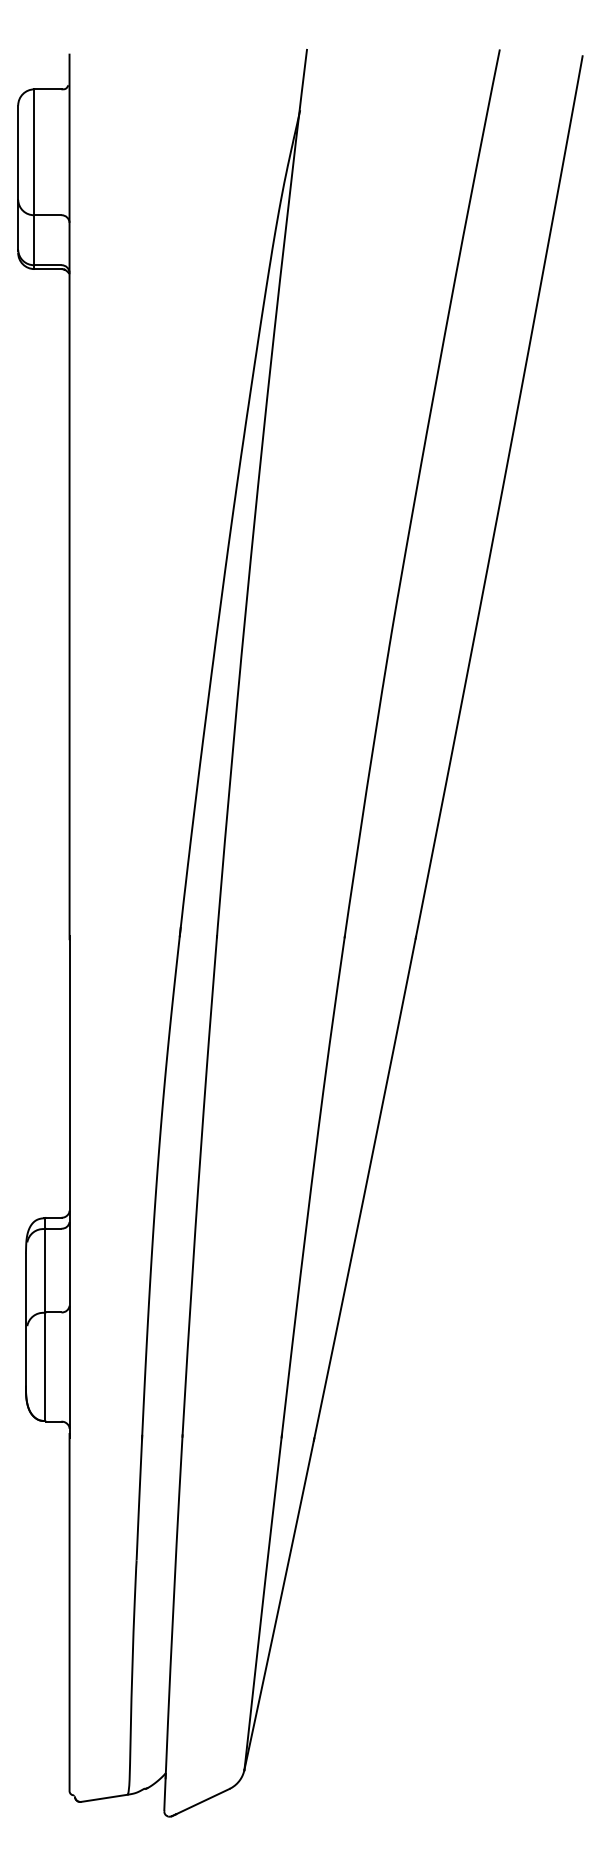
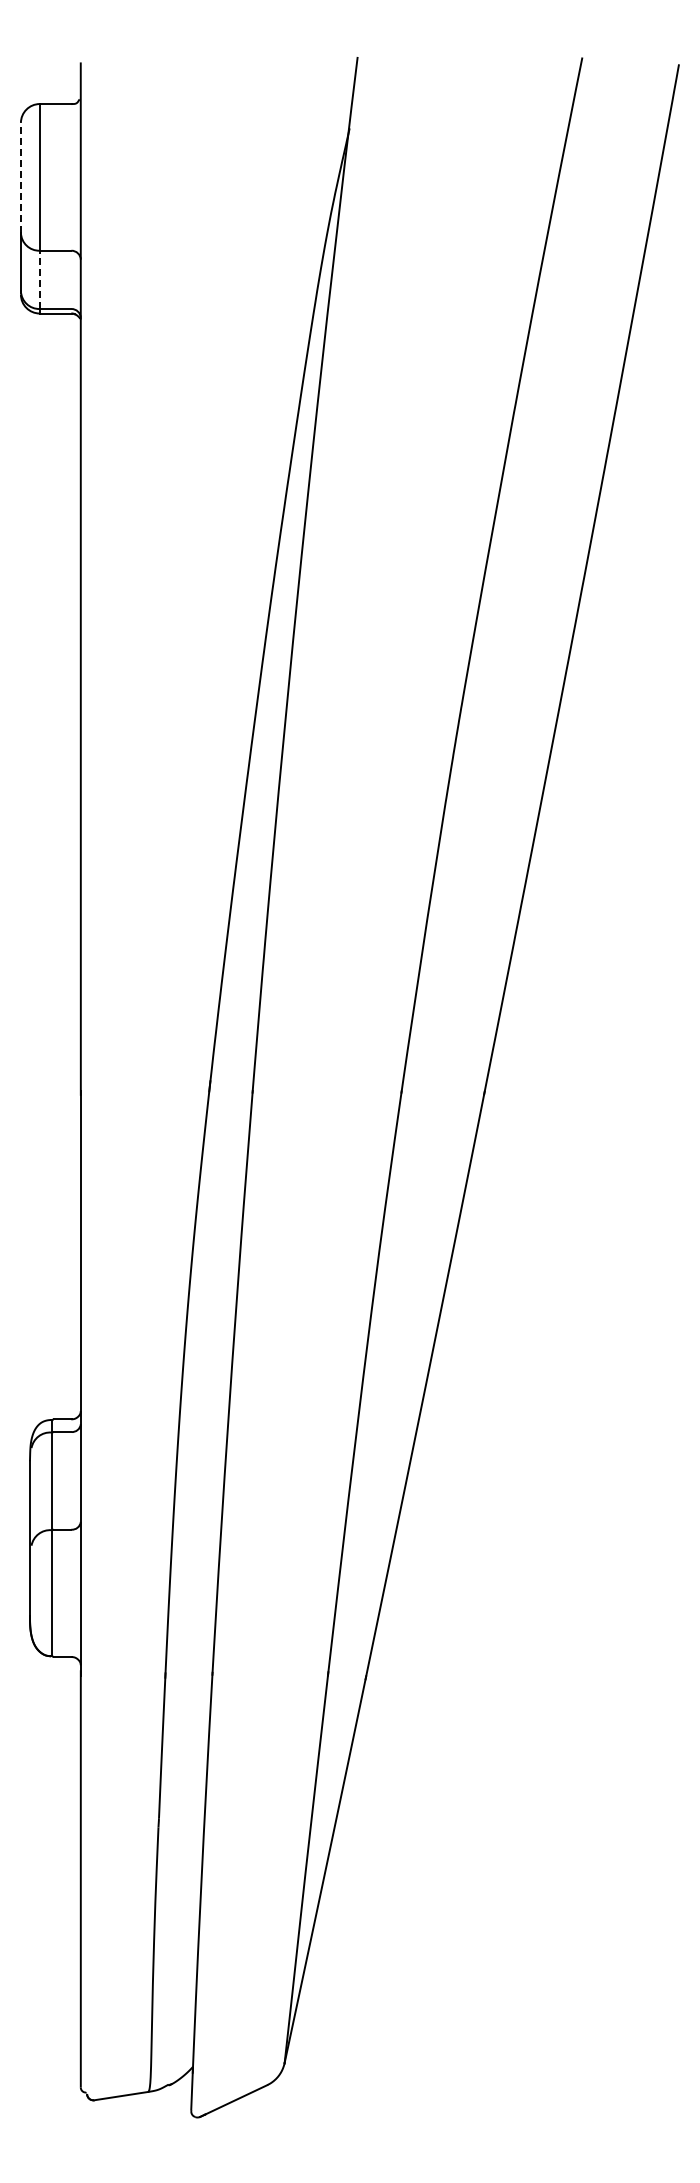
line: (17, 152) -> (20, 177), solid -> dashed
line: (34, 239) -> (39, 279), solid -> dashed

